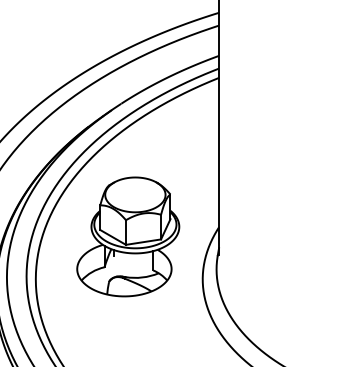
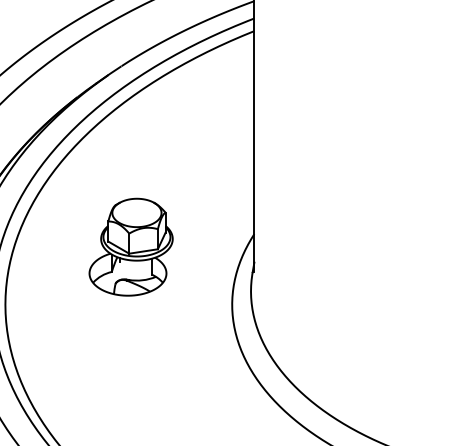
part: (128, 236) -> (131, 246), size x0.6

